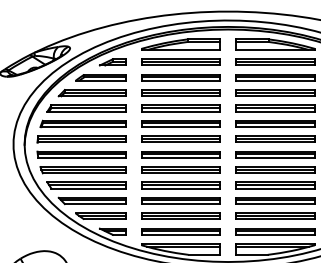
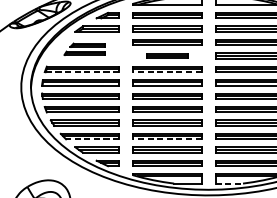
part: (86, 100) -> (84, 48), size x0.6
part: (180, 108) -> (166, 55), size x0.6
line: (83, 127) -> (82, 72), solid -> dashed
line: (180, 127) -> (166, 72), solid -> dashed
line: (94, 204) -> (91, 139), solid -> dashed
line: (180, 204) -> (166, 139), solid -> dashed
line: (251, 254) -> (228, 183), solid -> dashed

